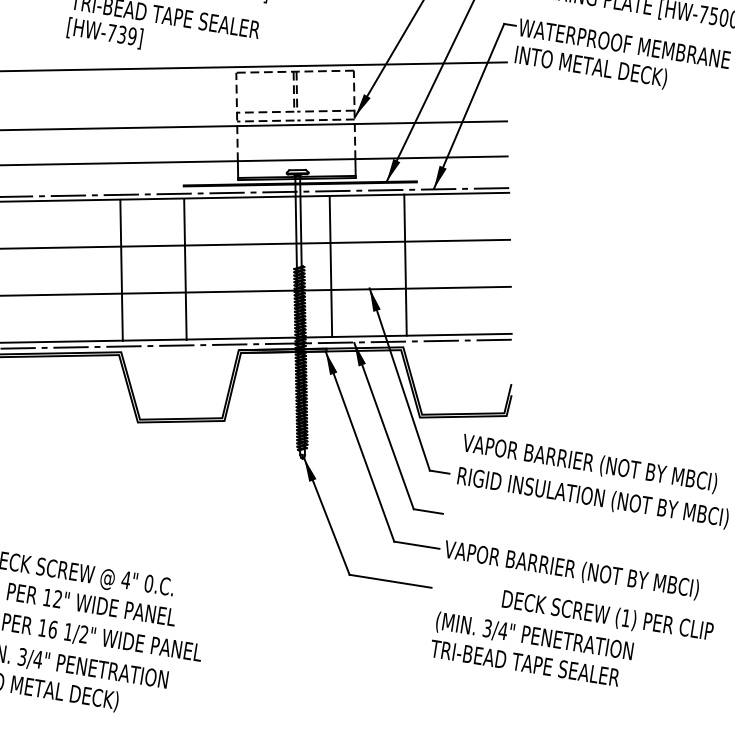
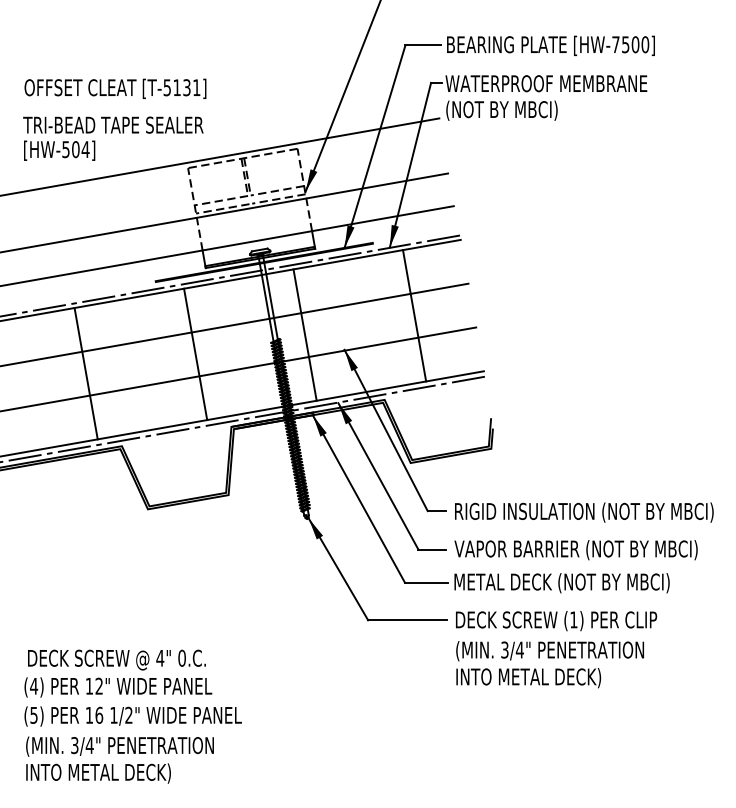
text: (121, 34) -> (75, 149), [HW-739] -> [HW-504]
text: (590, 67) -> (518, 110), INTO METAL DECK) -> (NOT BY MBCI)
line: (405, 264) -> (414, 315), moved
line: (185, 269) -> (195, 354), moved
line: (120, 270) -> (85, 373), moved
text: (589, 464) -> (575, 550), moved
text: (571, 570) -> (574, 583), VAPOR BARRIER (NOT BY MBCI) -> METAL DECK (NOT BY MBCI)
text: (607, 616) -> (556, 621), moved
text: (524, 664) -> (544, 678), TRI-BEAD TAPE SEALER -> INTO METAL DECK)

